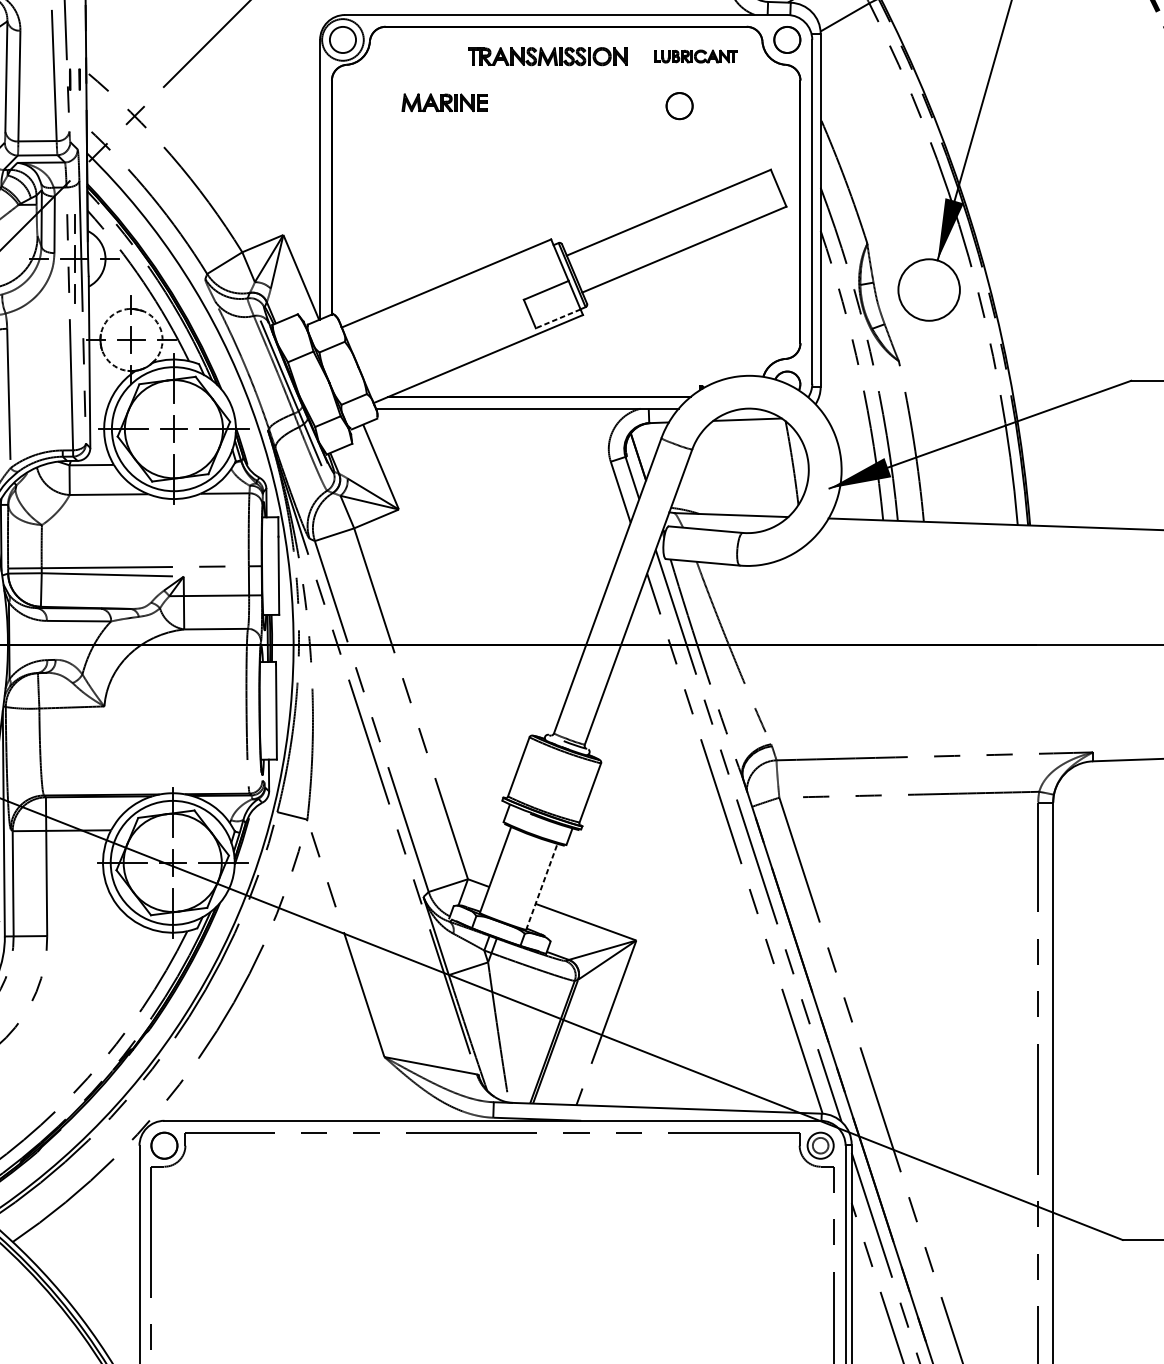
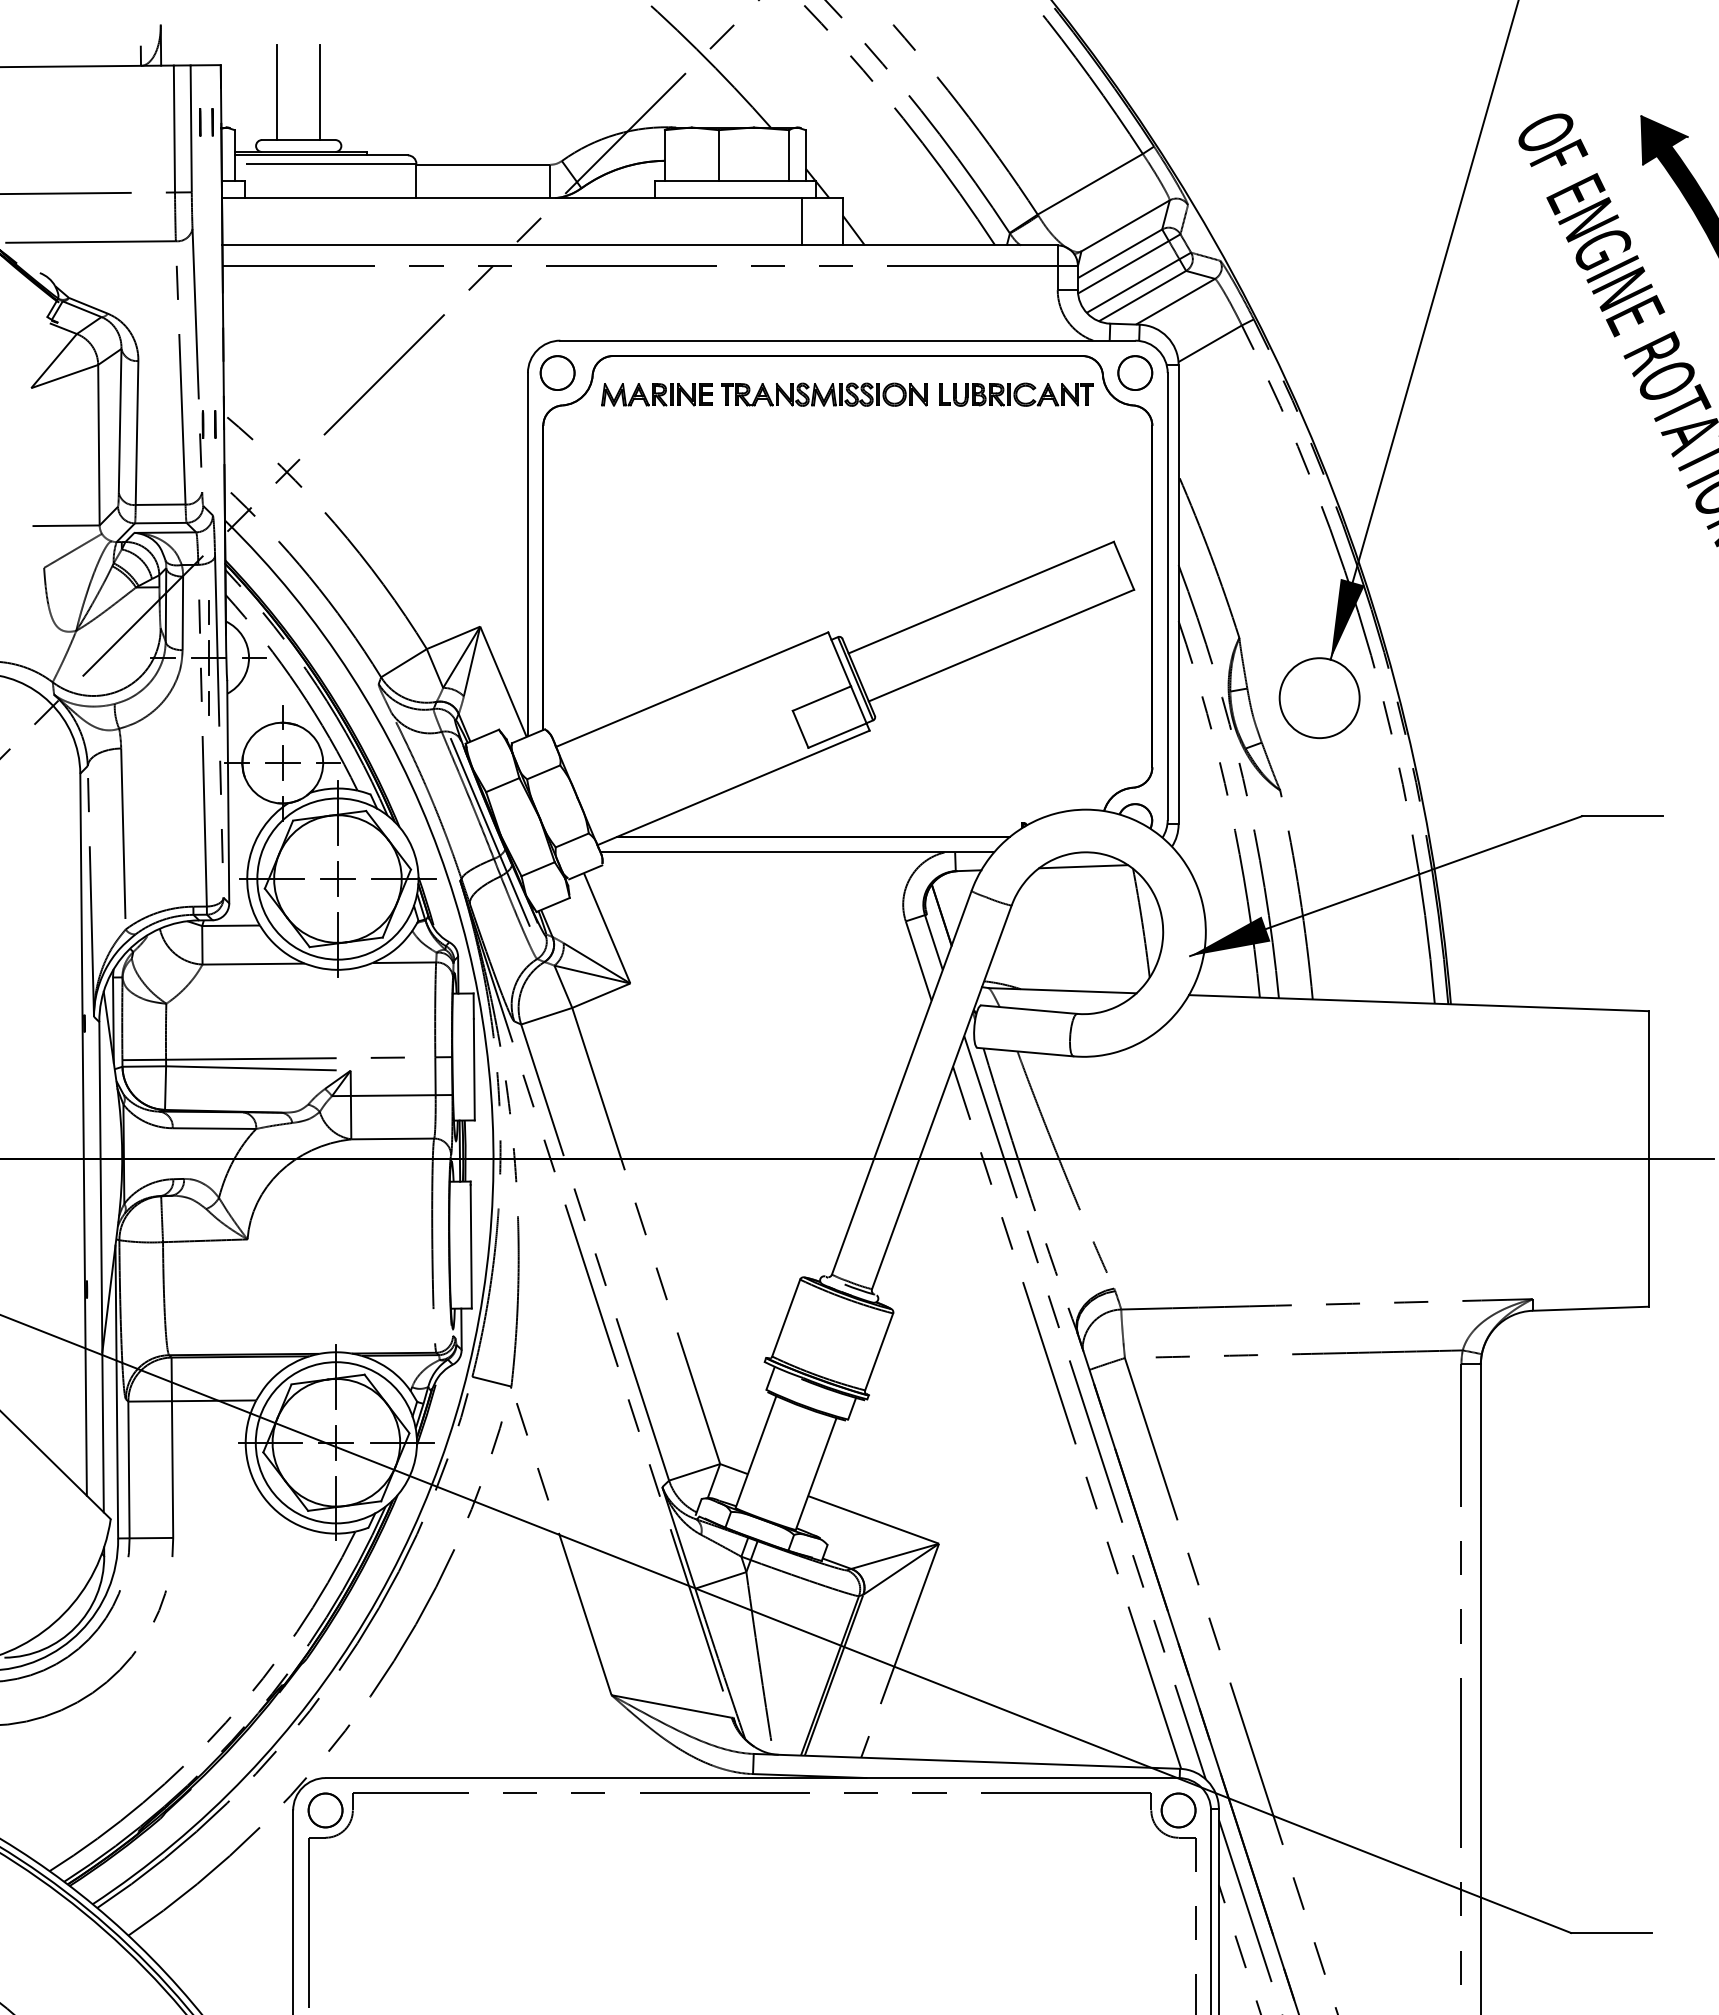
circle: (342, 40) -> (557, 373), size x0.62
part: (695, 56) -> (1016, 394), size x1.43
part: (444, 102) -> (656, 394), moved
part: (679, 105) -> (995, 458), removed
arc: (118, 311) -> (265, 726), dashed -> solid
line: (558, 318) -> (837, 735), dashed -> solid
line: (542, 887) -> (816, 1474), dashed -> solid
circle: (820, 1145) -> (1178, 1810), size x1.67

